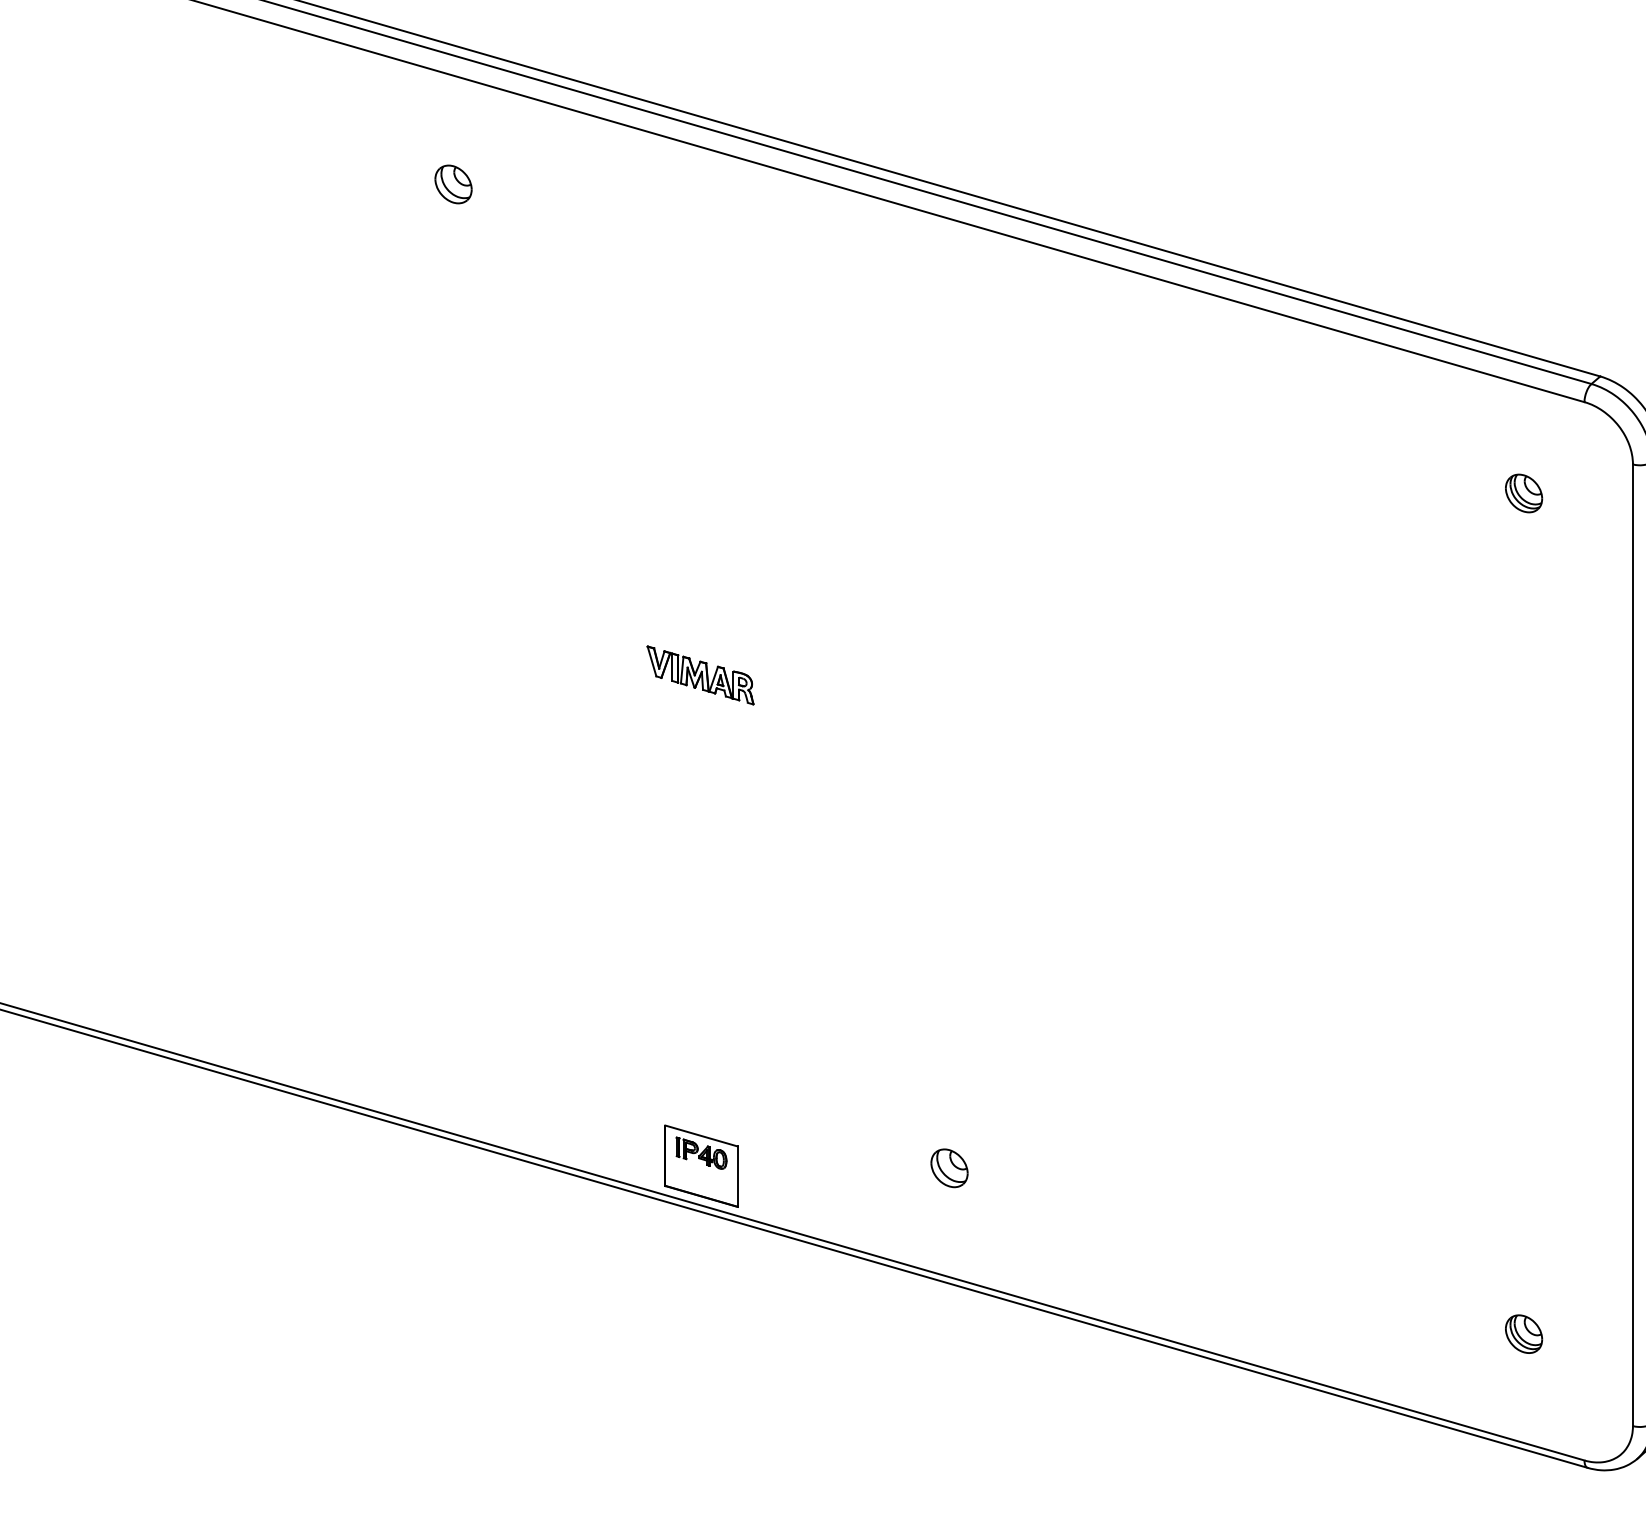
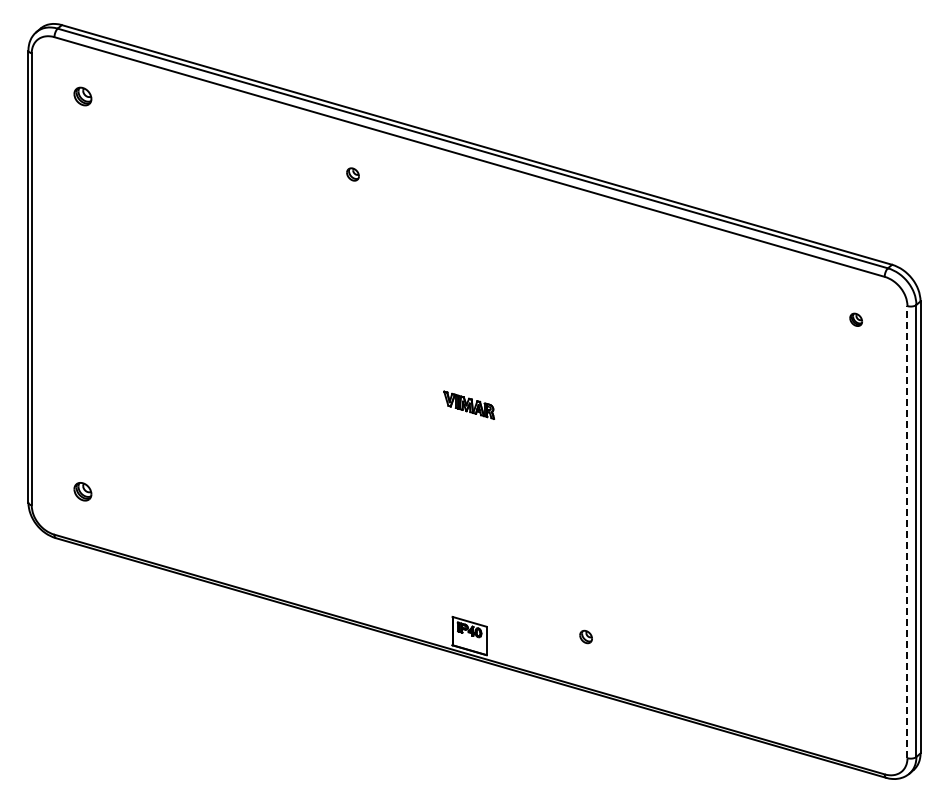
part: (452, 184) -> (352, 174), size x0.7
part: (1522, 492) -> (855, 319), size x0.7
line: (1633, 943) -> (907, 531), solid -> dashed
part: (948, 1167) -> (585, 636), size x0.7
part: (1522, 1333) -> (855, 714), removed

